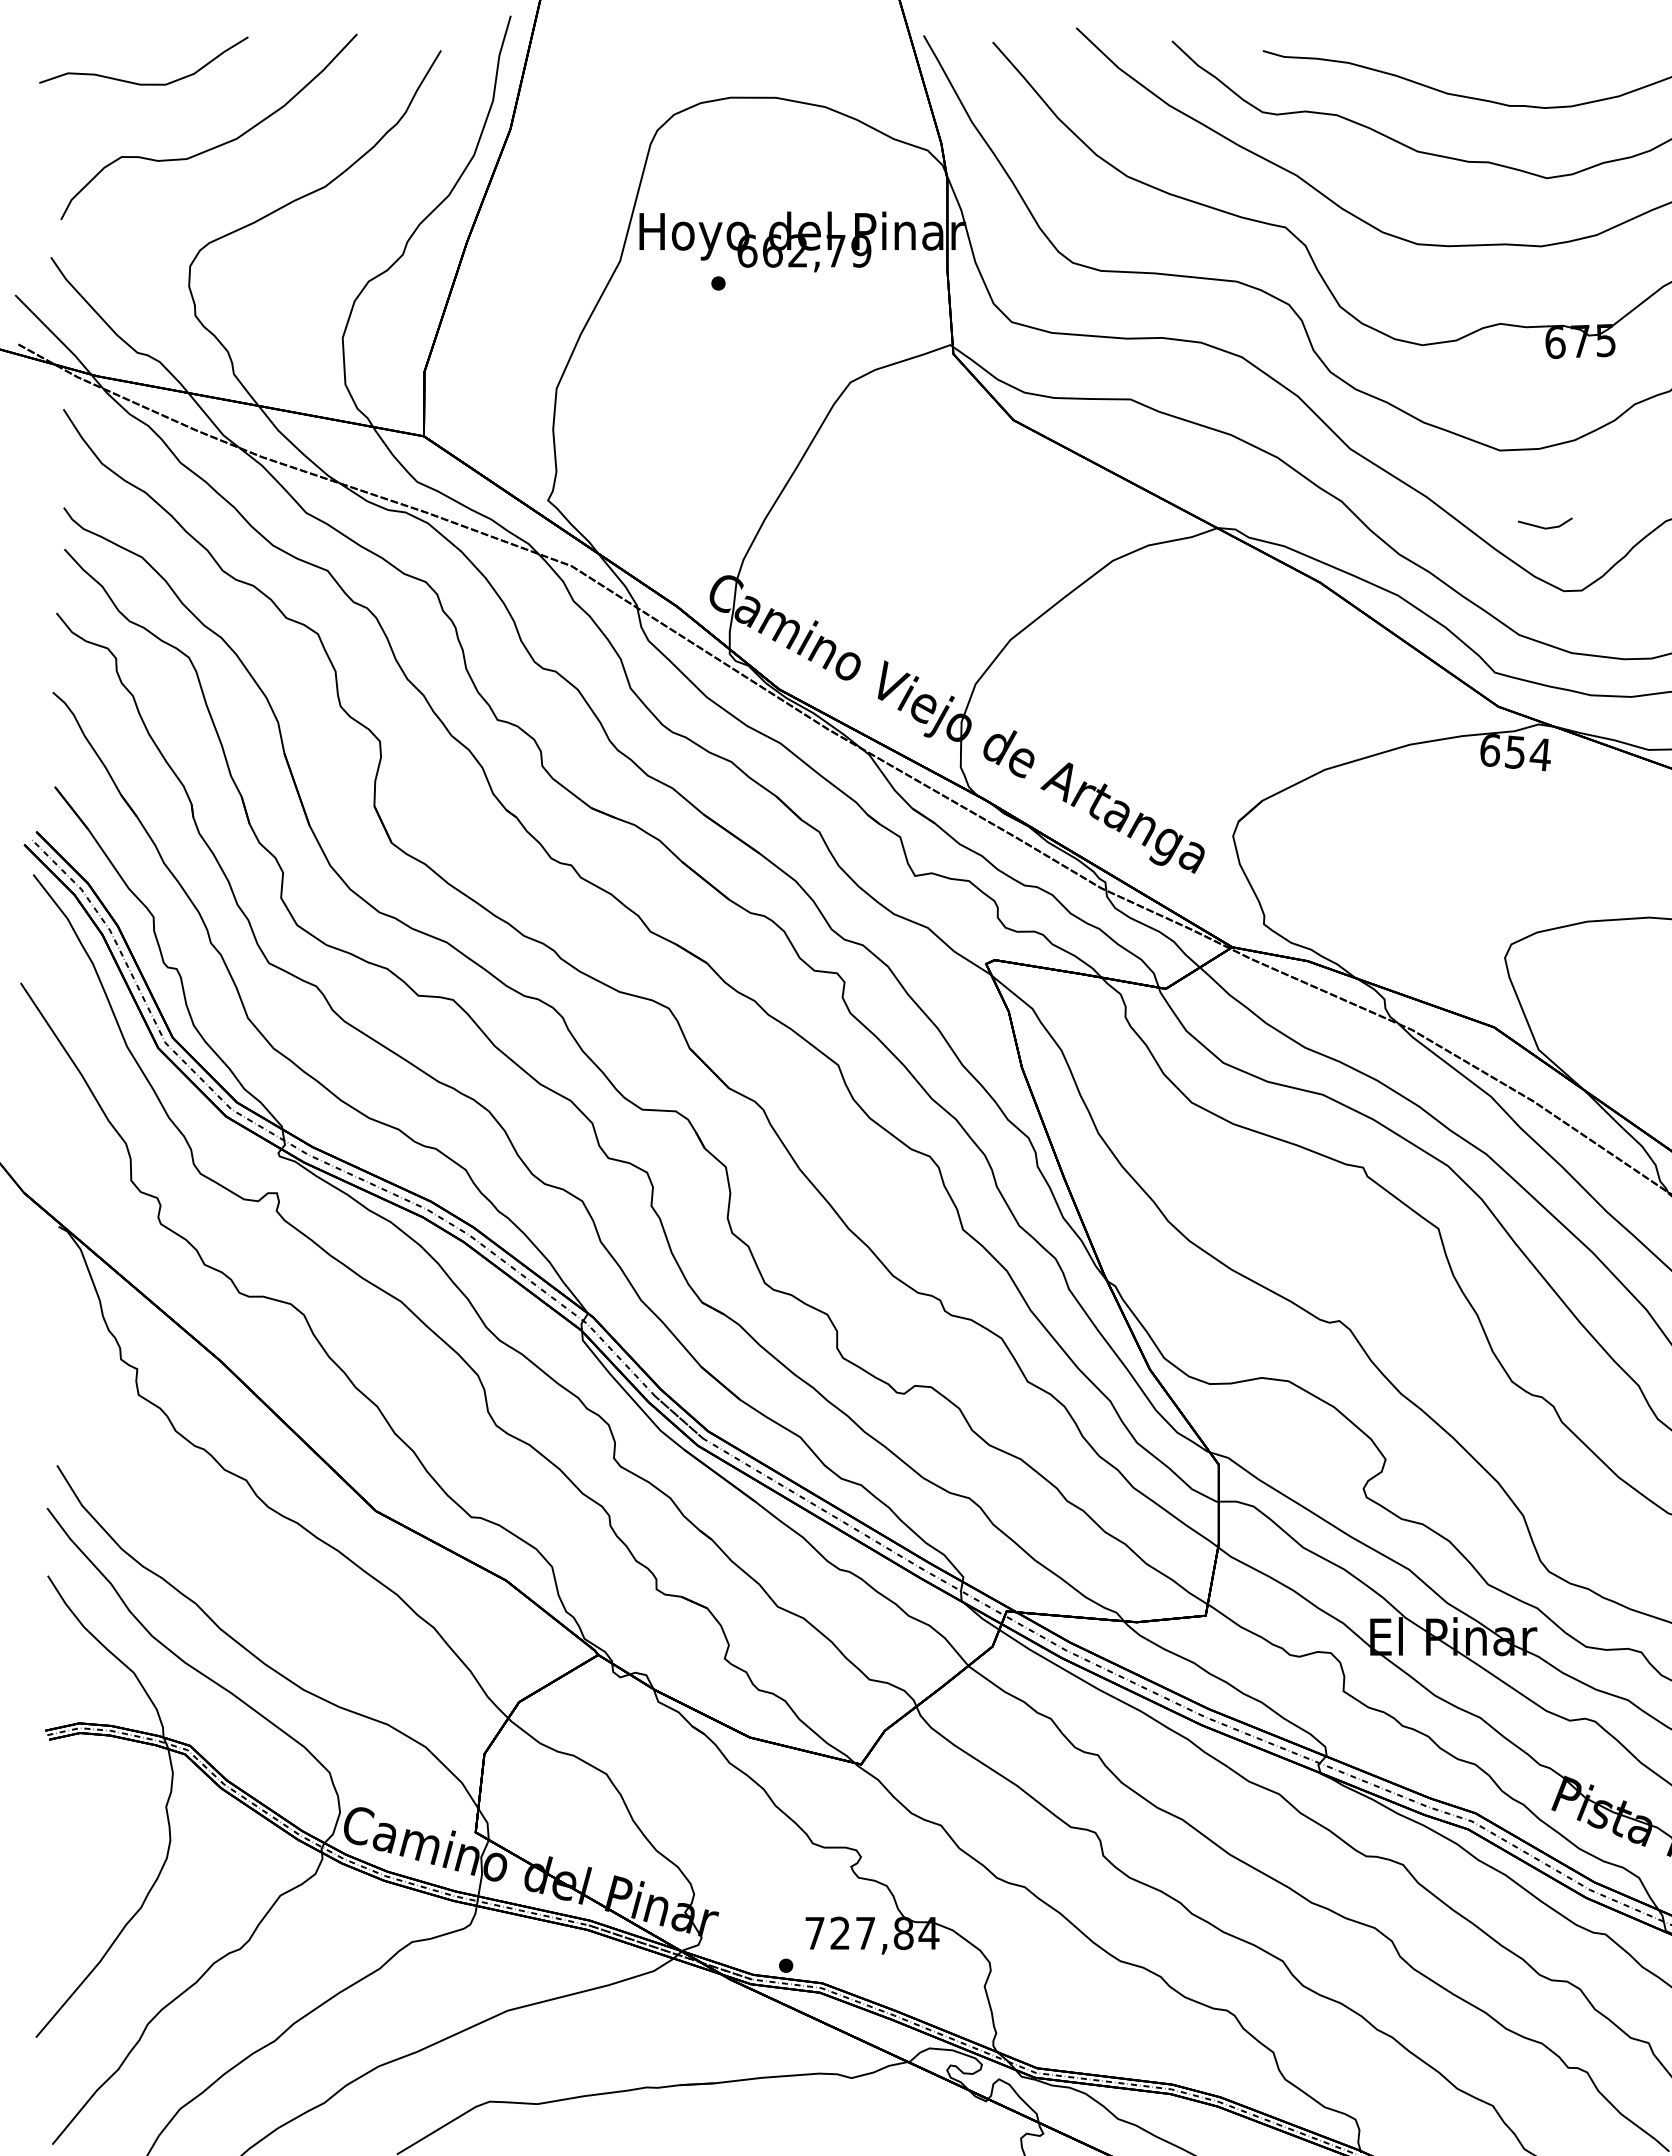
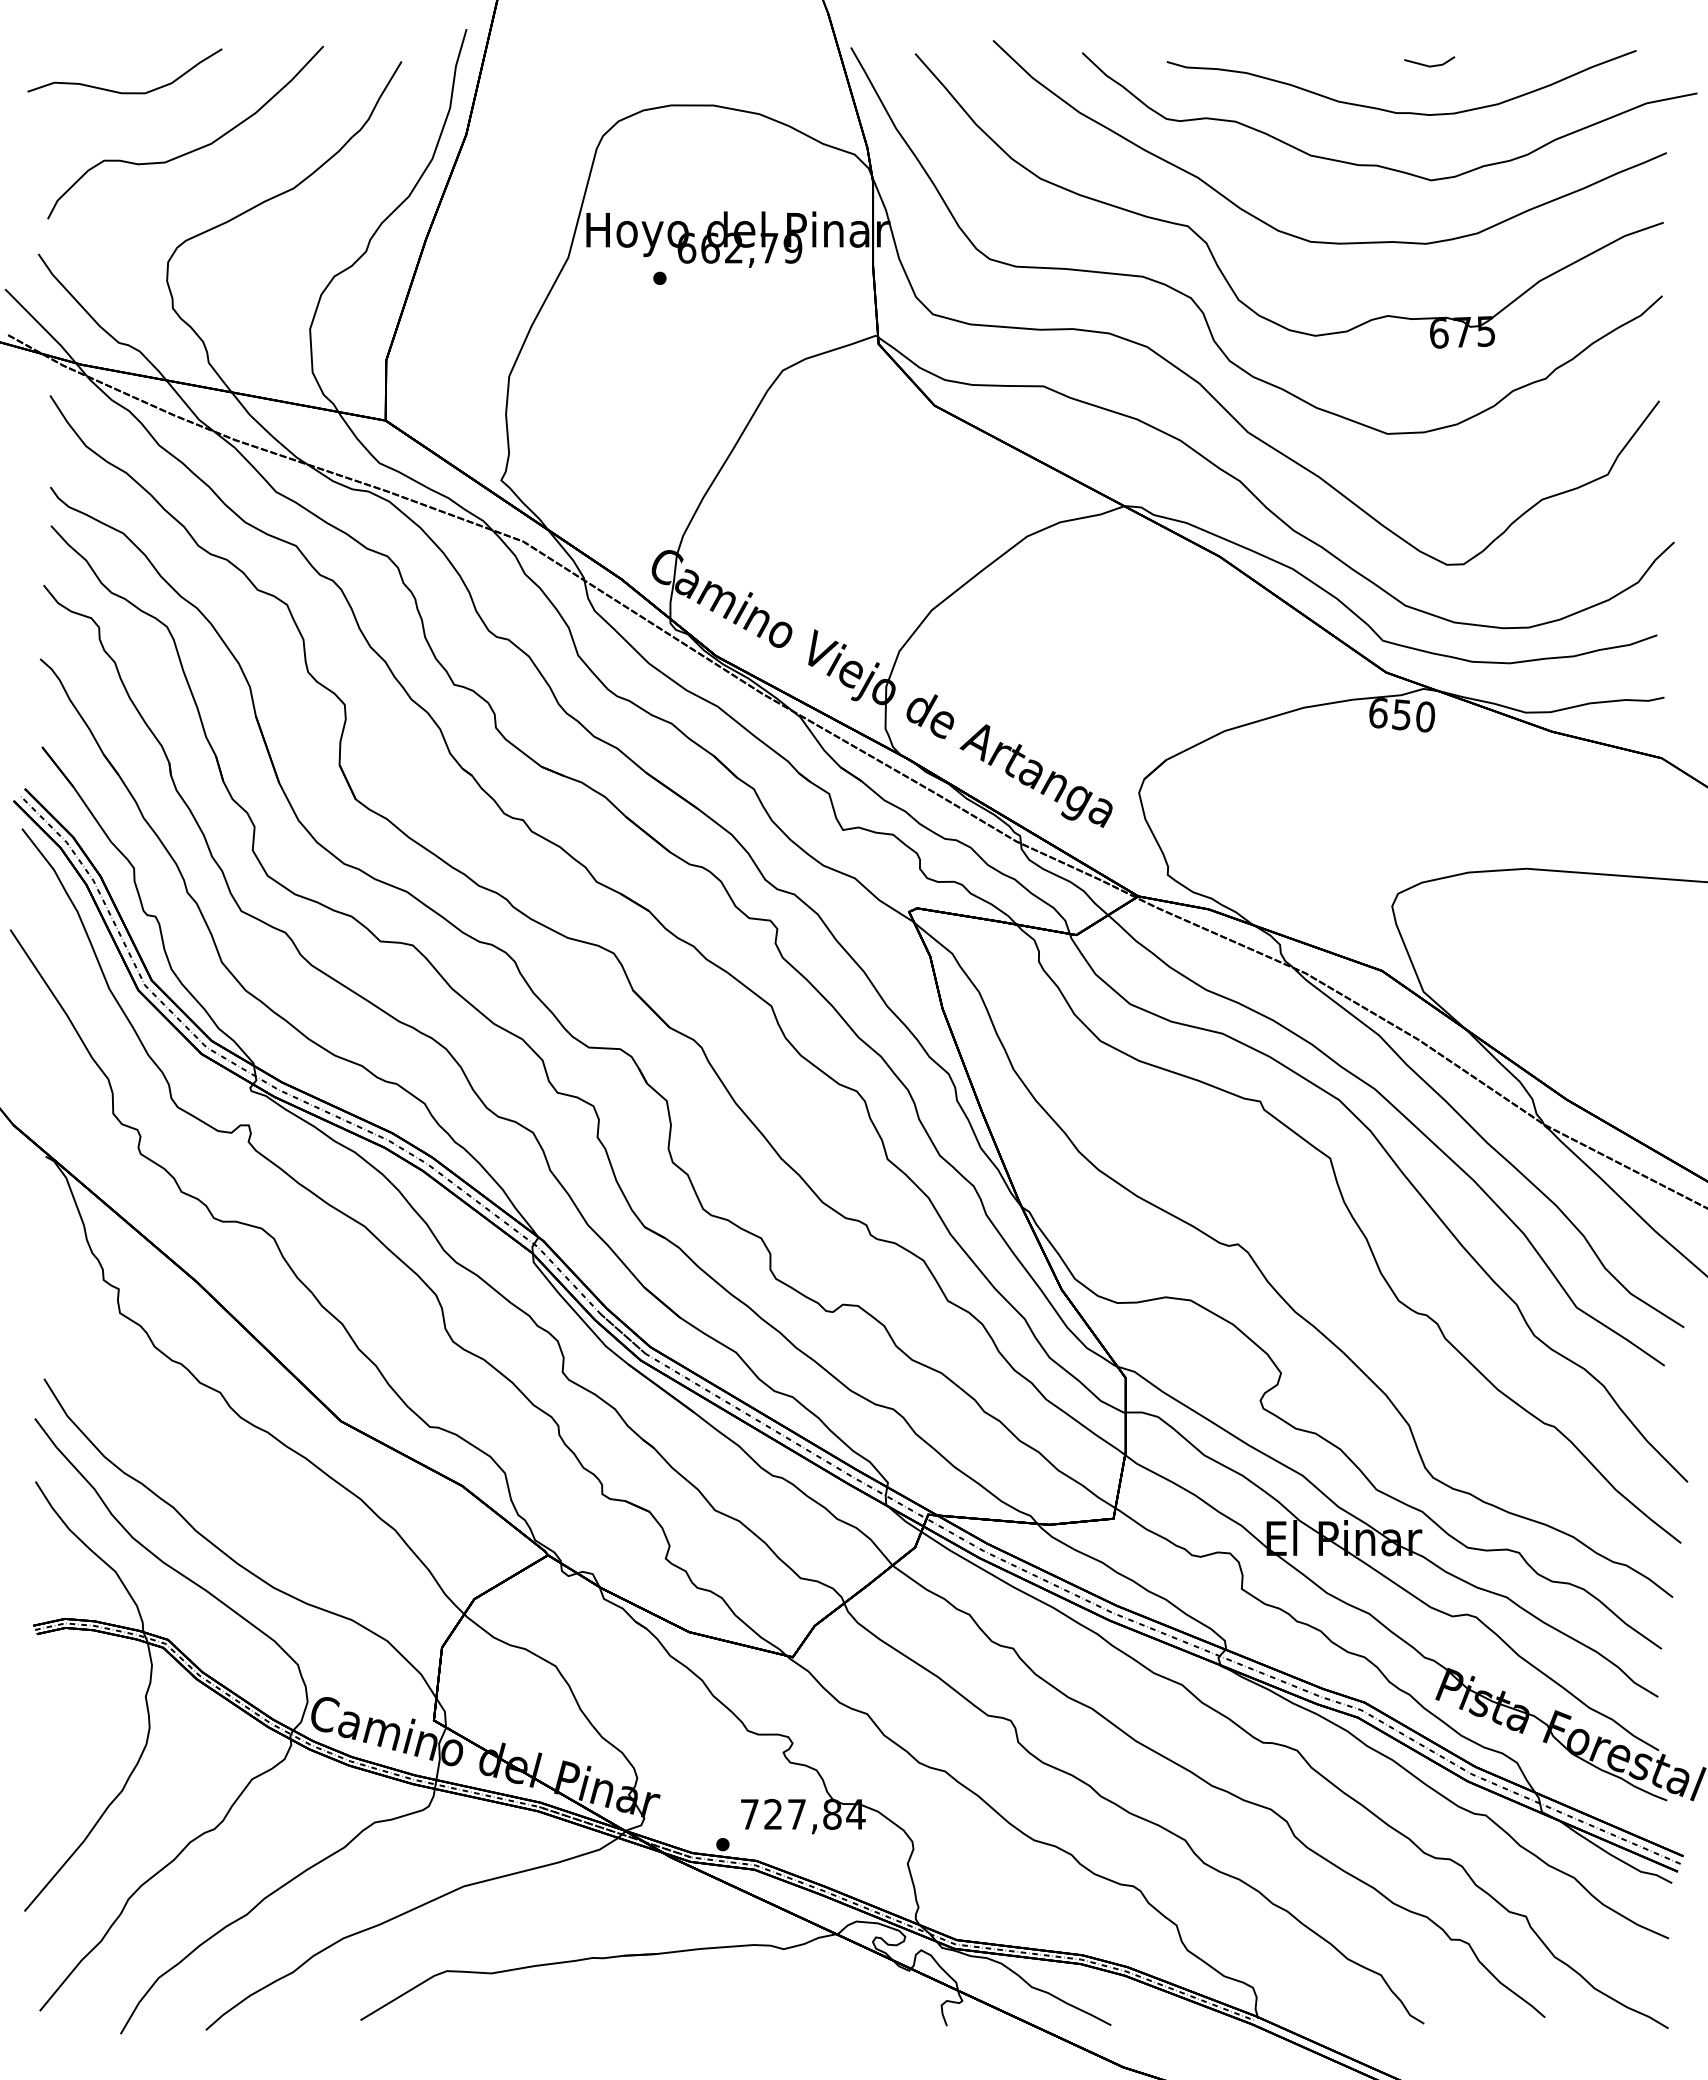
line: (1545, 527) -> (1429, 65), moved
text: (1540, 754) -> (1425, 716), 654 -> 650

